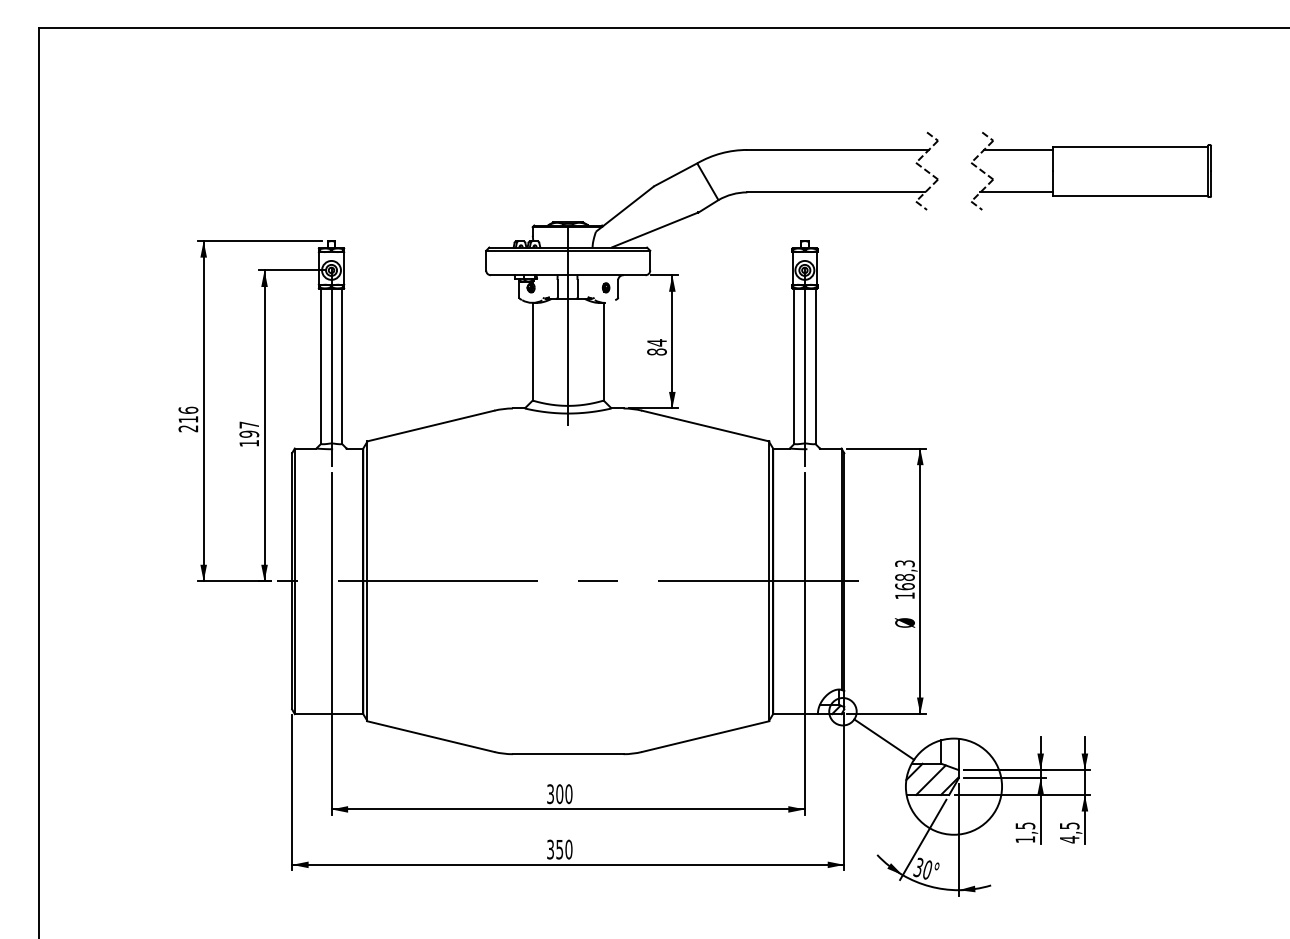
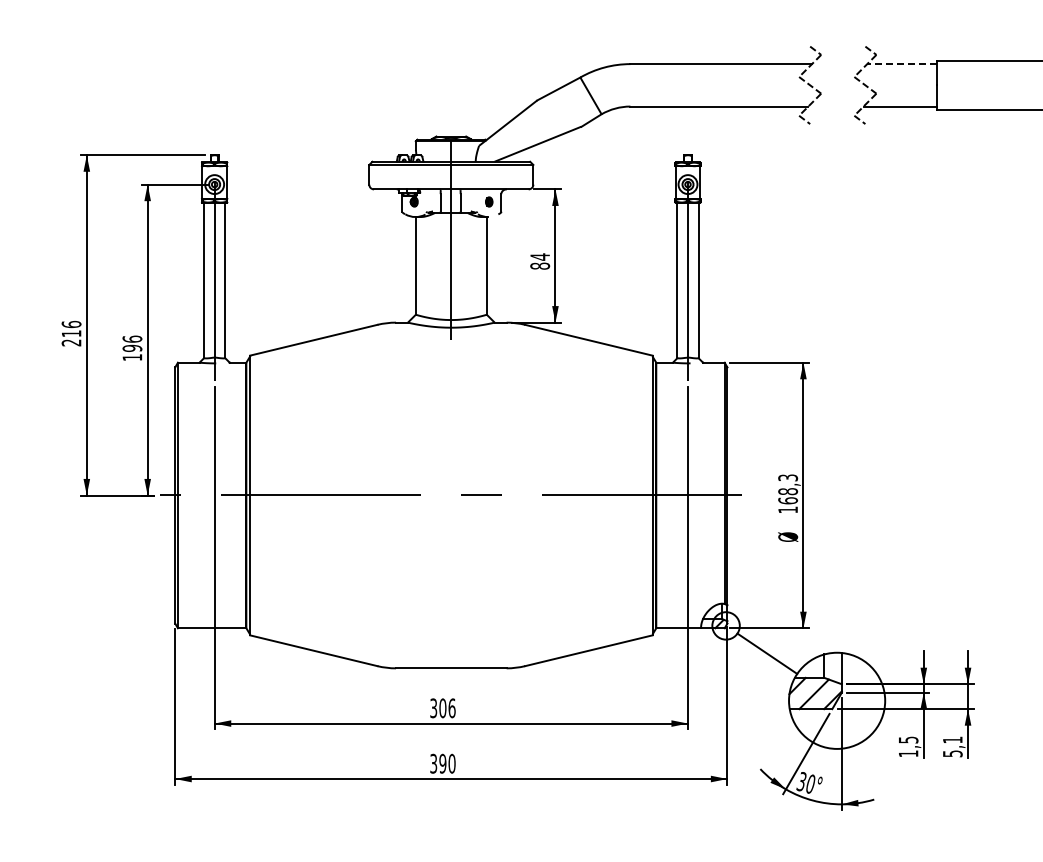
line: (1018, 149) -> (901, 63), solid -> dashed
text: (249, 424) -> (132, 338), 197 -> 196
text: (568, 793) -> (451, 707), 300 -> 306
text: (1069, 832) -> (952, 746), 4,5 -> 5,1
text: (559, 849) -> (442, 763), 350 -> 390

